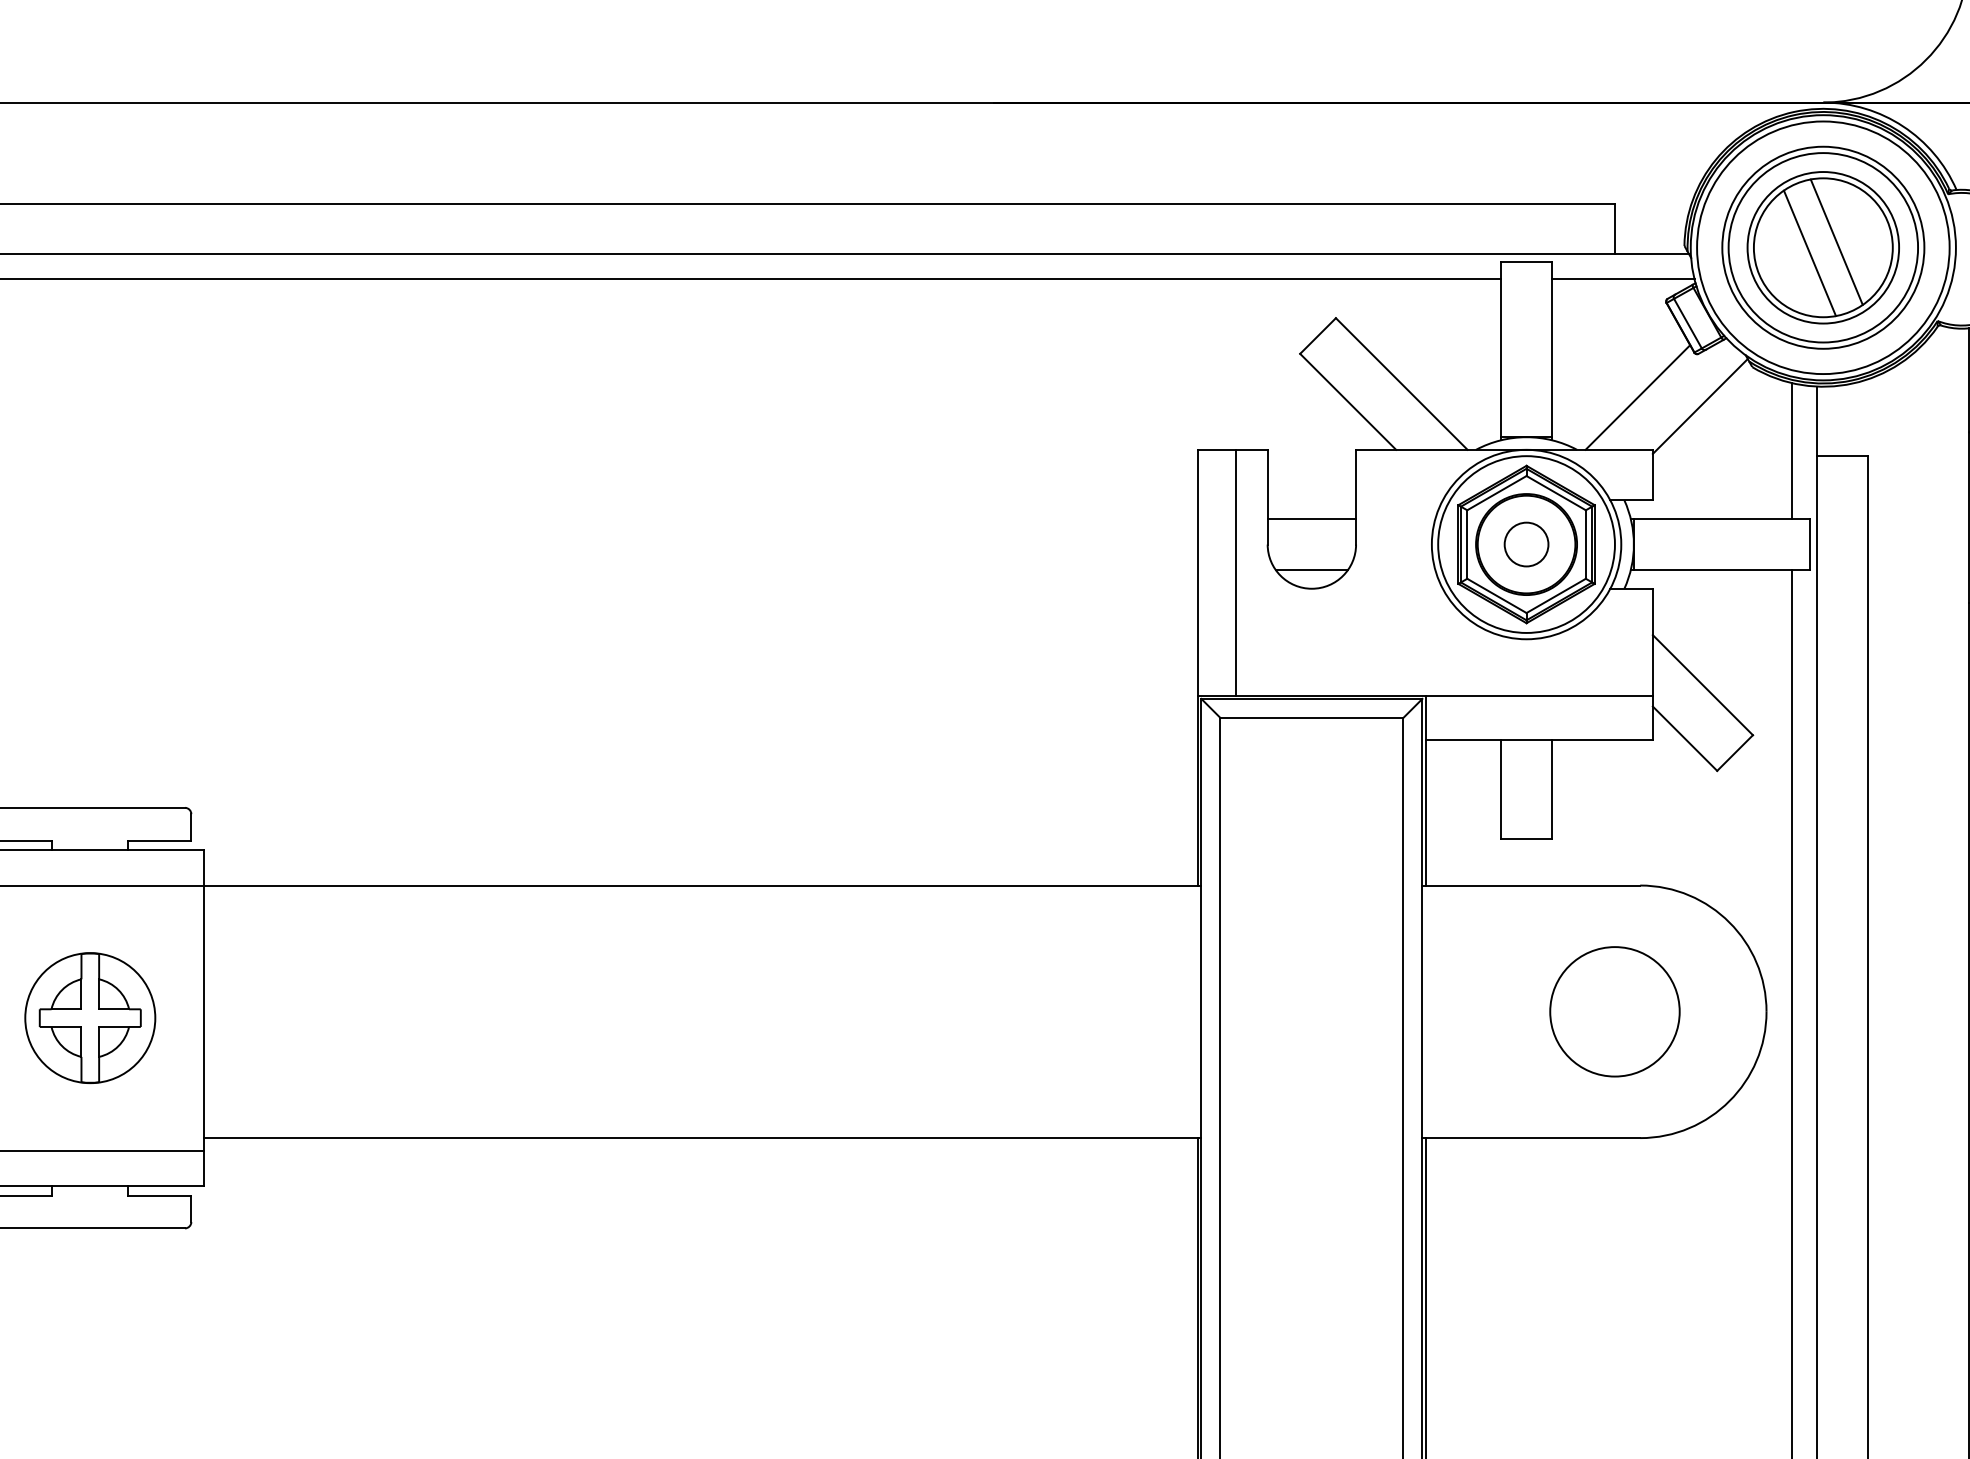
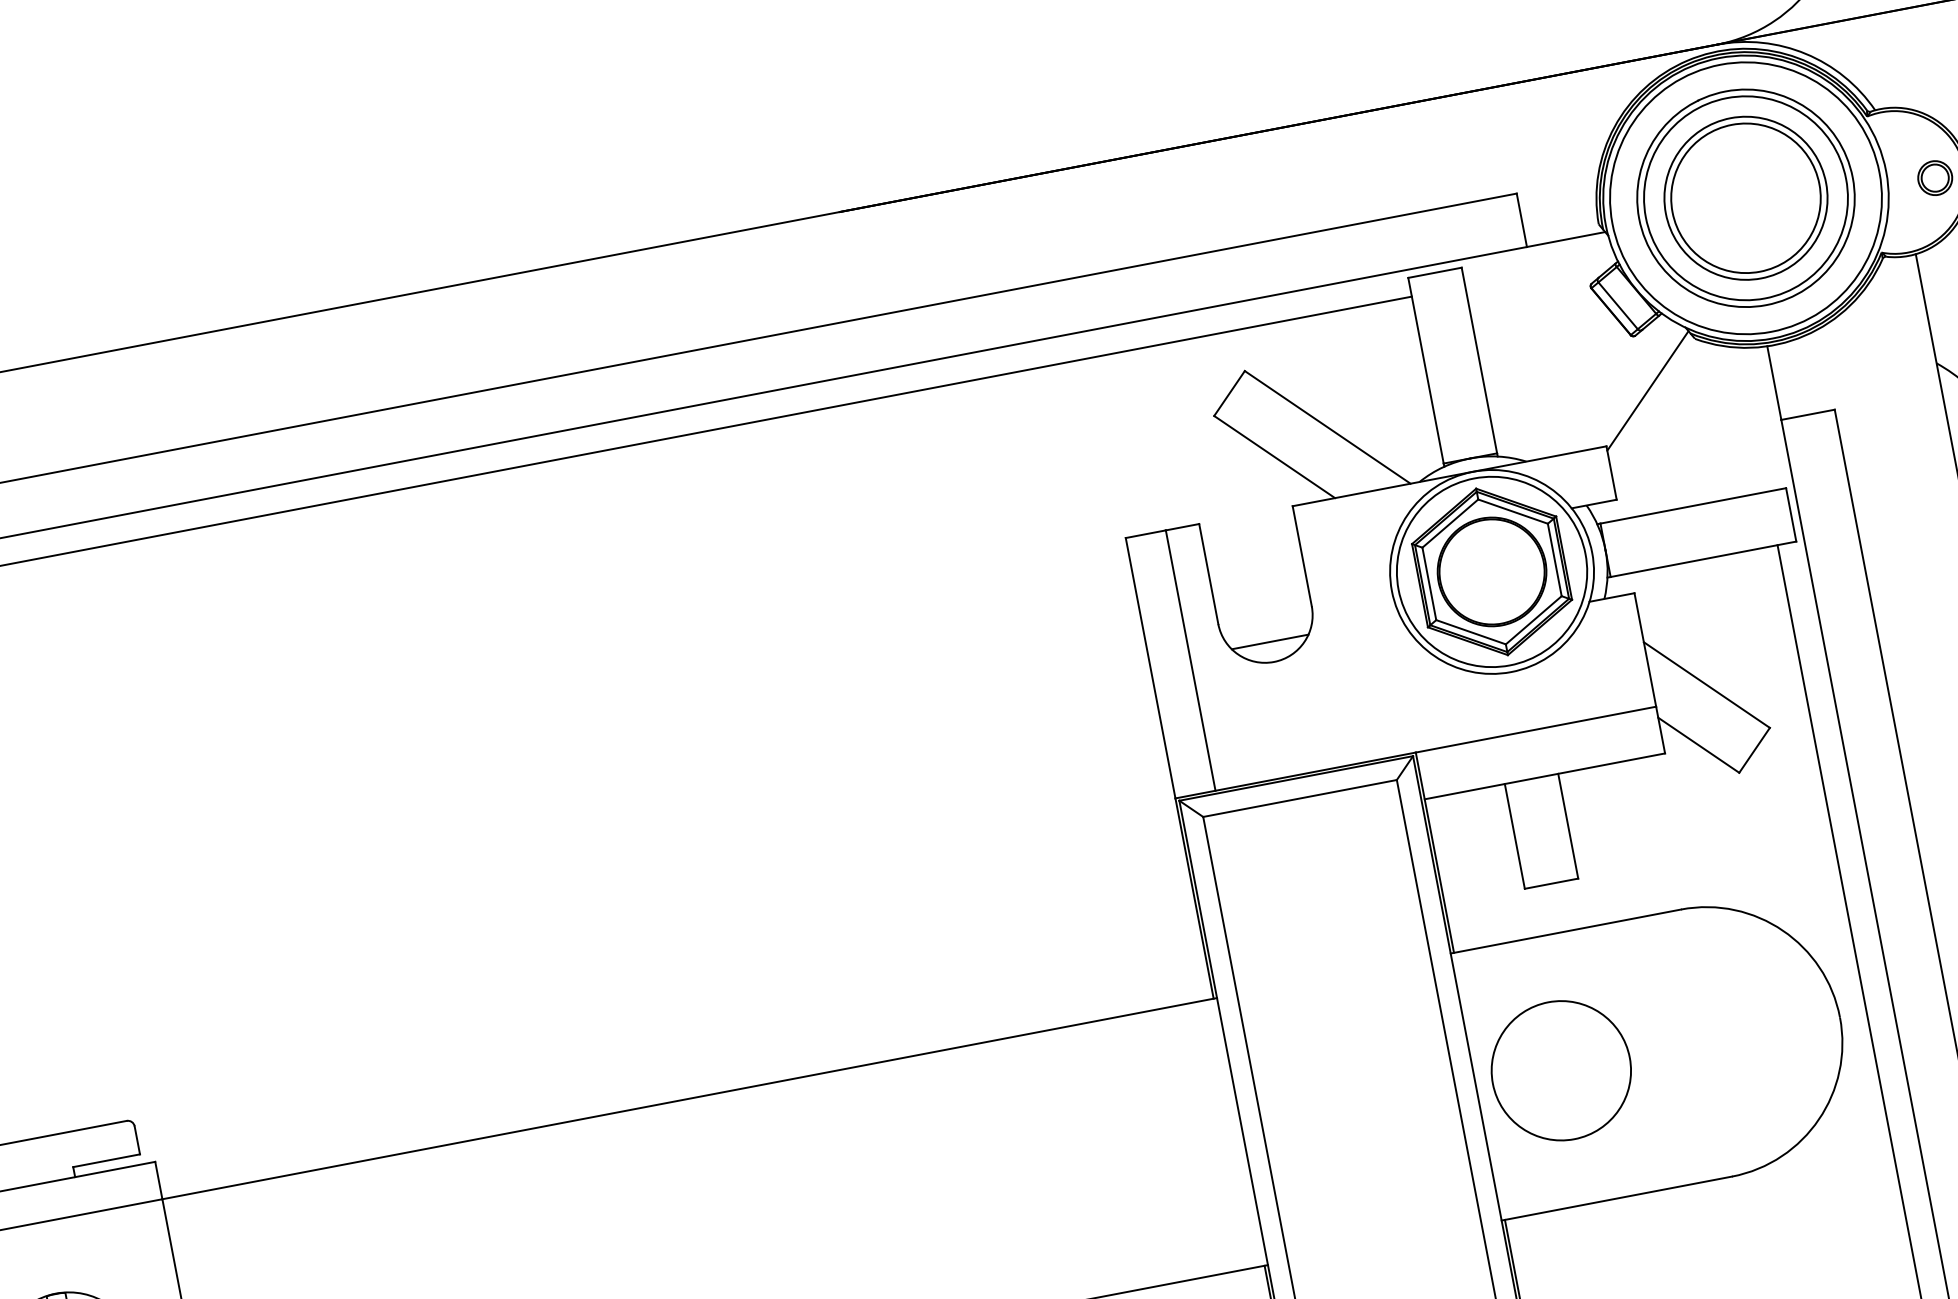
line: (1836, 241) -> (1758, 189), removed
line: (1809, 253) -> (1732, 207), removed
line: (1622, 279) -> (1540, 272), removed
line: (1637, 397) -> (1579, 394), removed
line: (1791, 451) -> (1753, 420), removed
line: (1311, 519) -> (1259, 588), removed
circle: (1526, 544) -> (1491, 571), removed
circle: (1614, 1011) -> (1560, 1070), moved

